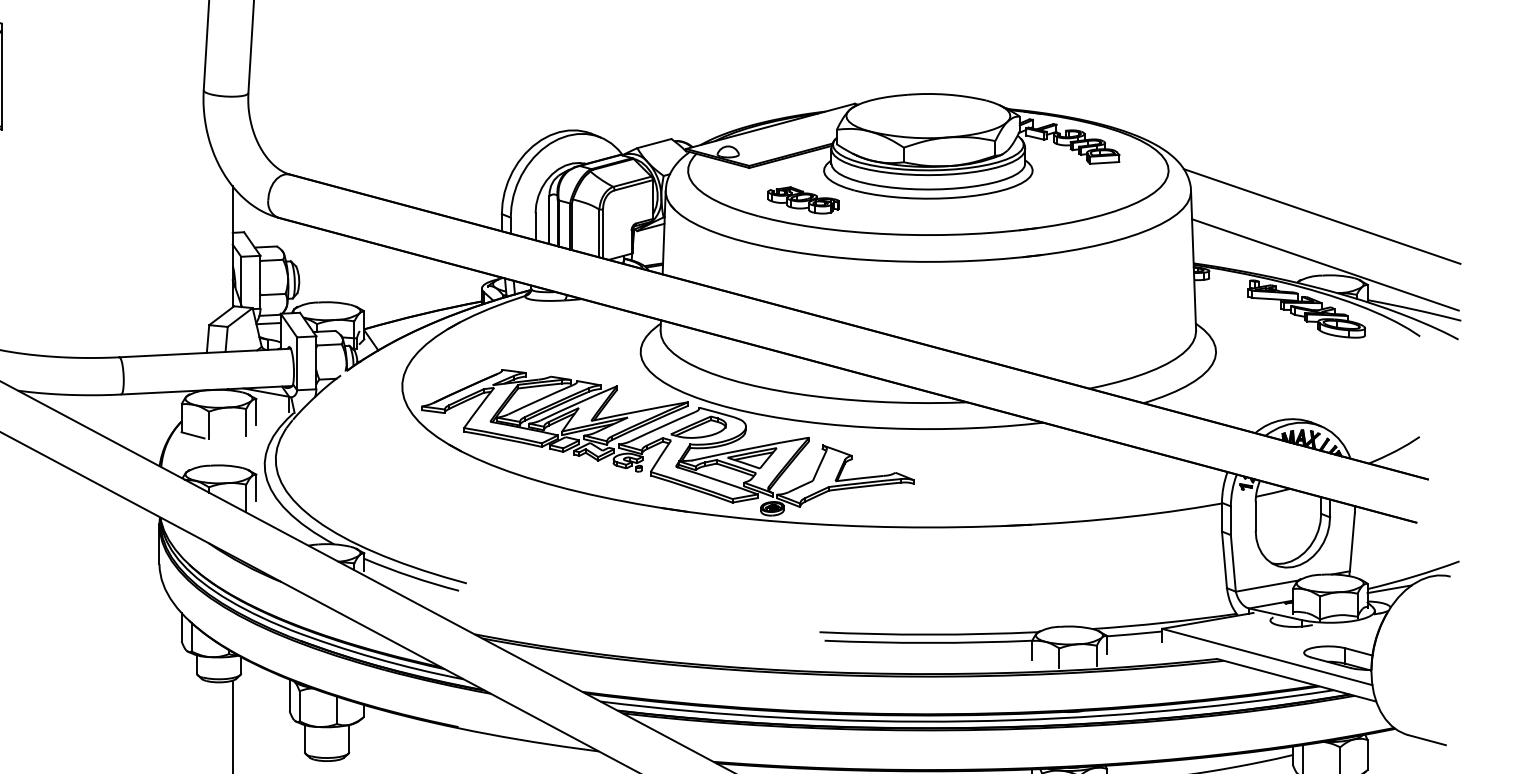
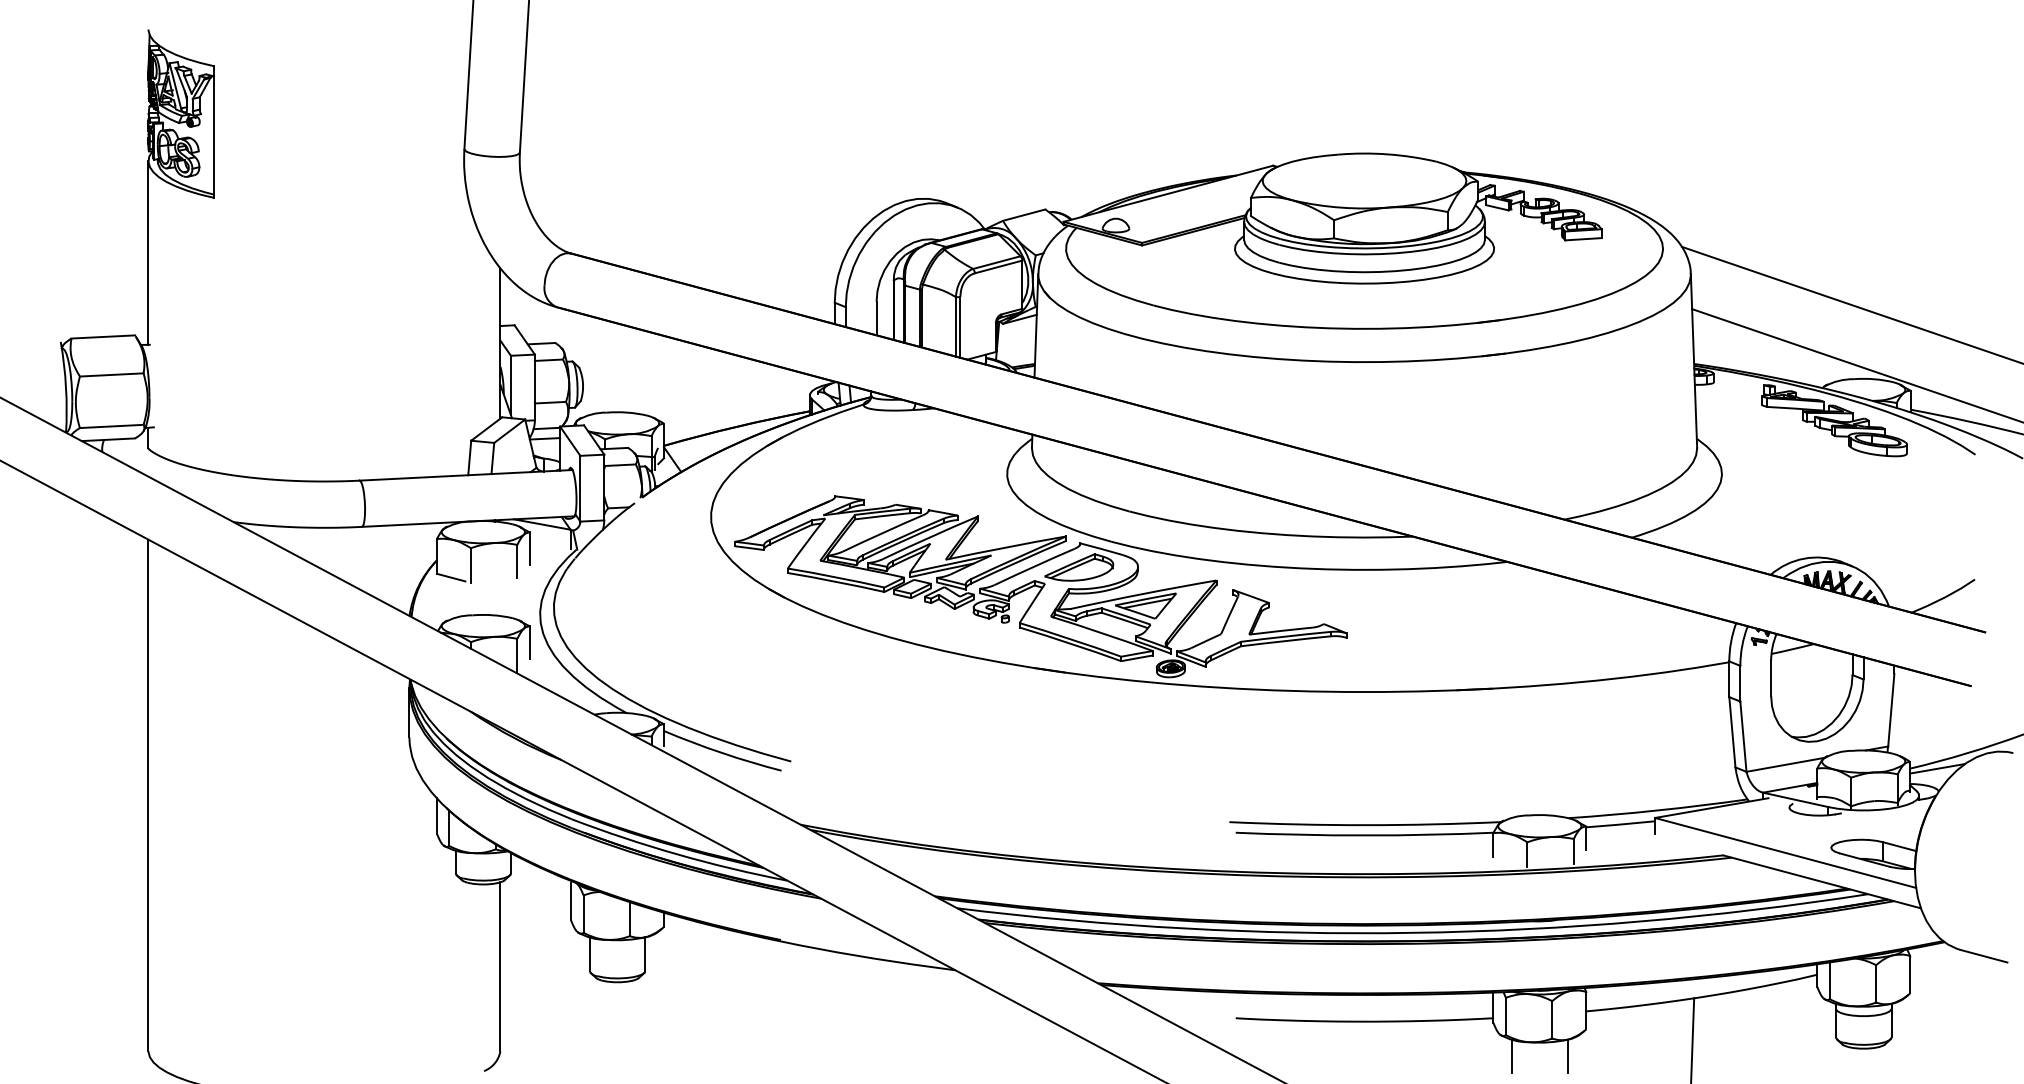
part: (803, 200) -> (1209, 285), removed

